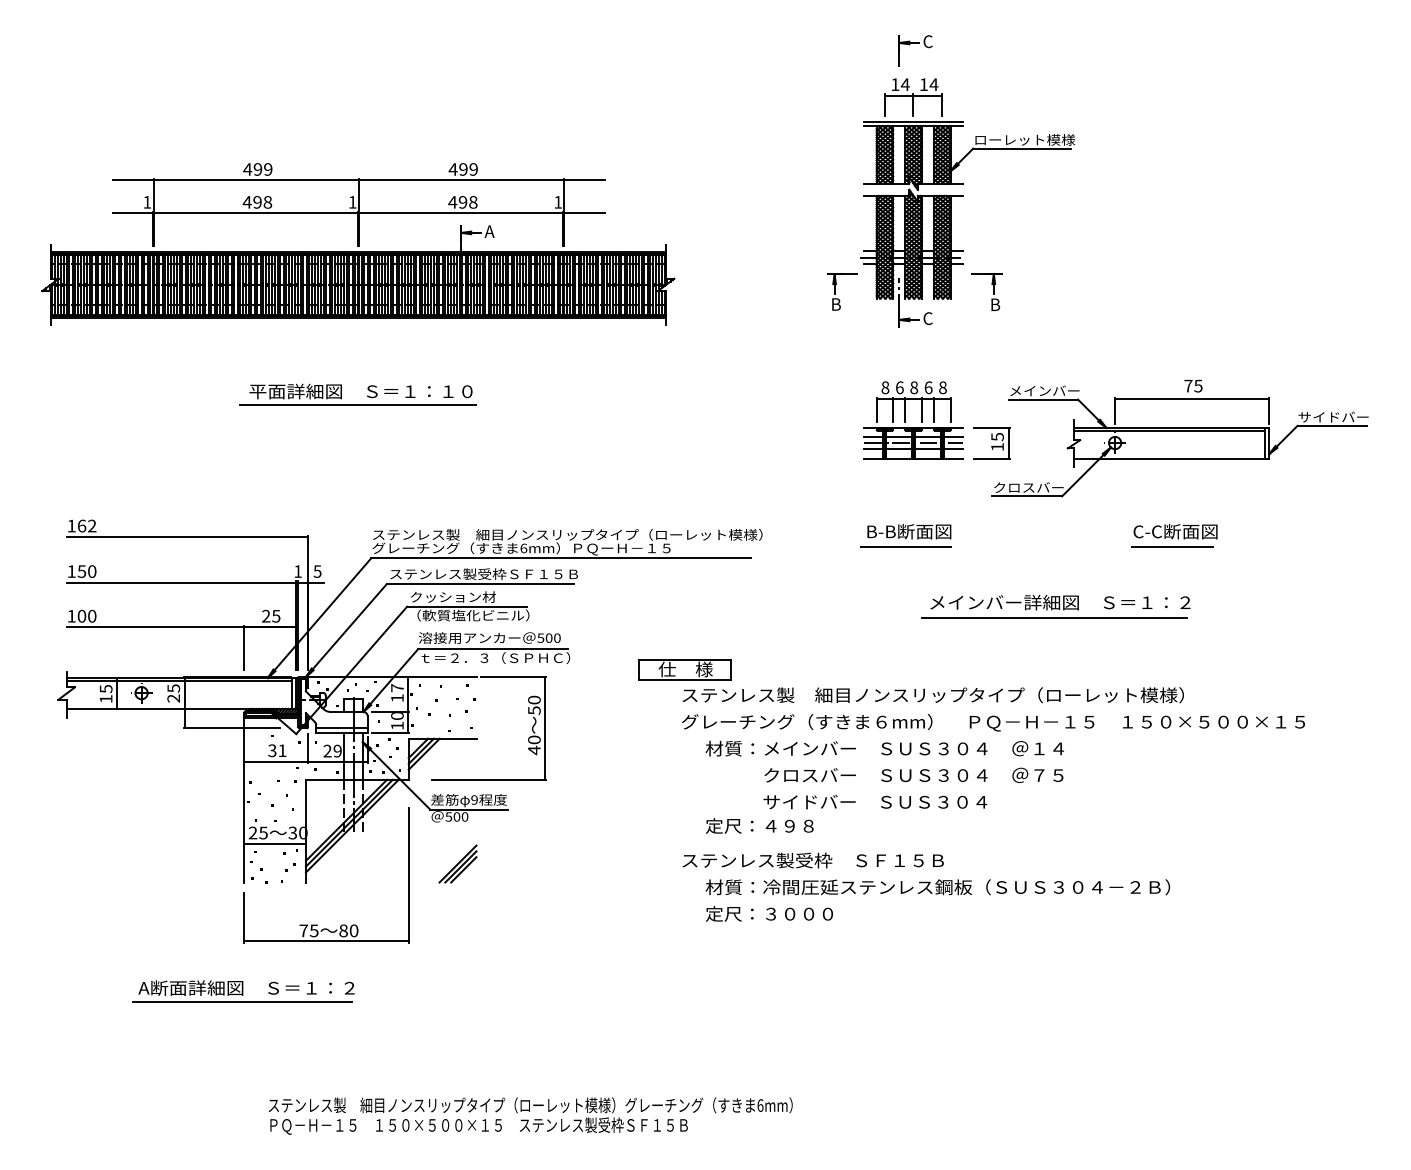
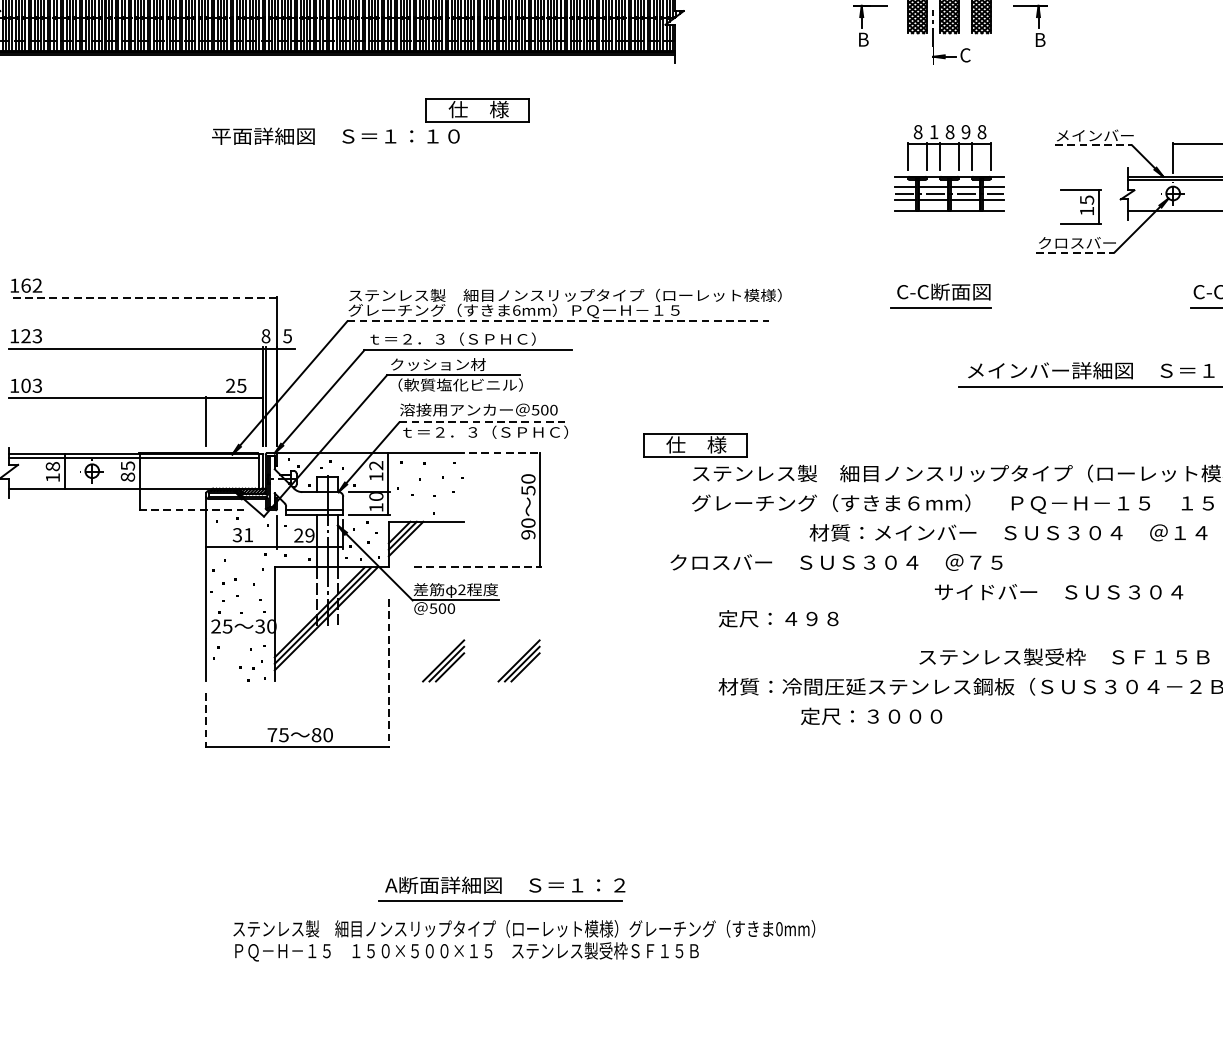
part: (488, 367) -> (477, 109), added
text: (899, 387) -> (933, 131), 6 -> 1
text: (928, 387) -> (965, 131), 6 -> 9
line: (1043, 399) -> (1093, 145), solid -> dashed
line: (358, 405) -> (333, 151), removed
part: (991, 443) -> (1080, 207), moved
line: (1027, 496) -> (1075, 252), solid -> dashed
text: (908, 531) -> (943, 291), B-B断面図 -> C-C断面図
line: (187, 537) -> (143, 298), solid -> dashed
line: (561, 558) -> (558, 321), solid -> dashed
text: (86, 571) -> (31, 336), 150 -> 123
text: (297, 571) -> (265, 336), 1 -> 8
text: (483, 574) -> (471, 339), ステンレス製受枠ＳＦ１５Ｂ -> ｔ＝２．３（ＳＰＨＣ）
text: (92, 616) -> (37, 386), 100 -> 103
line: (492, 649) -> (481, 422), solid -> dashed
line: (513, 677) -> (505, 453), solid -> dashed
text: (105, 688) -> (52, 466), 15 -> 18
text: (397, 688) -> (376, 466), 17 -> 12
text: (173, 698) -> (127, 477), 25 -> 85
line: (231, 728) -> (192, 510), solid -> dashed
text: (884, 748) -> (1008, 532), moved
text: (534, 750) -> (528, 534), 40 -> 90
text: (913, 774) -> (836, 561), moved
line: (489, 779) -> (478, 567), solid -> dashed
text: (474, 799) -> (461, 589), 9 -> 2
text: (875, 801) -> (1059, 591), moved
line: (274, 843) -> (239, 638), removed
text: (812, 860) -> (1063, 657), moved
part: (525, 863) -> (518, 660), added
line: (408, 876) -> (388, 674), solid -> dashed
text: (769, 913) -> (871, 715), moved
line: (244, 917) -> (206, 720), solid -> dashed
part: (243, 991) -> (501, 889), moved
text: (760, 1105) -> (779, 929), 6mm -> 0mm

